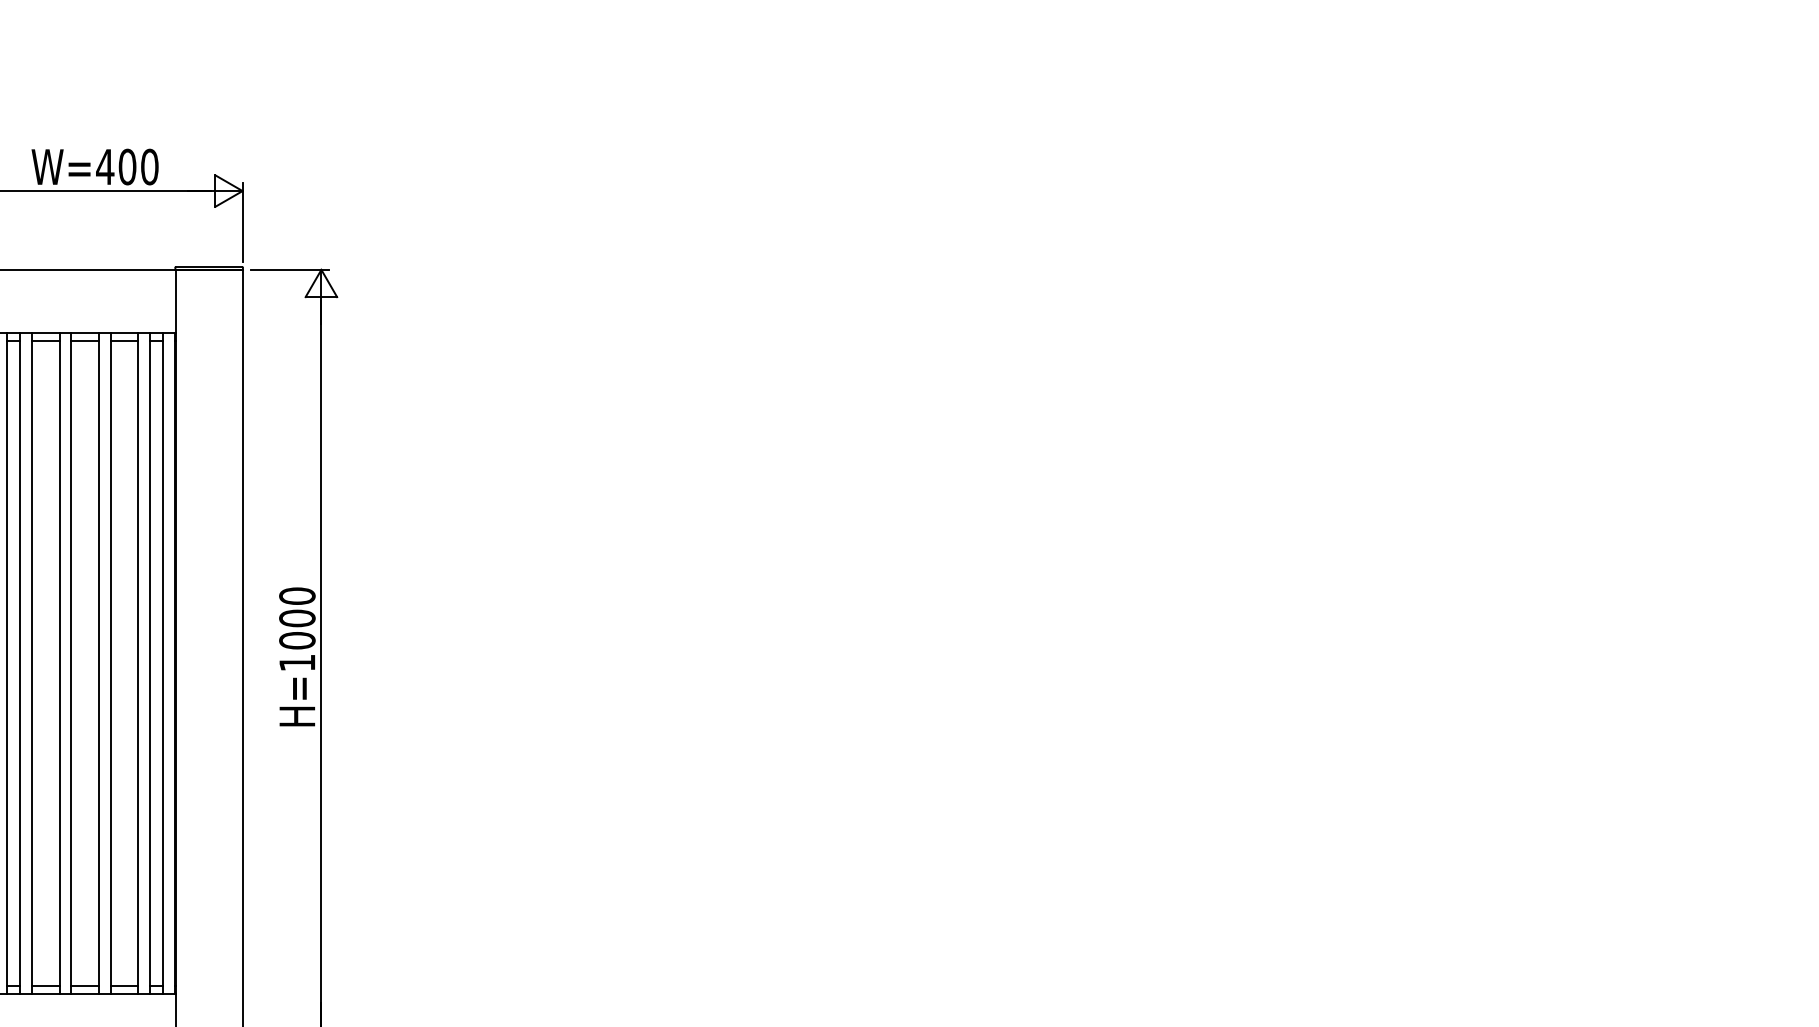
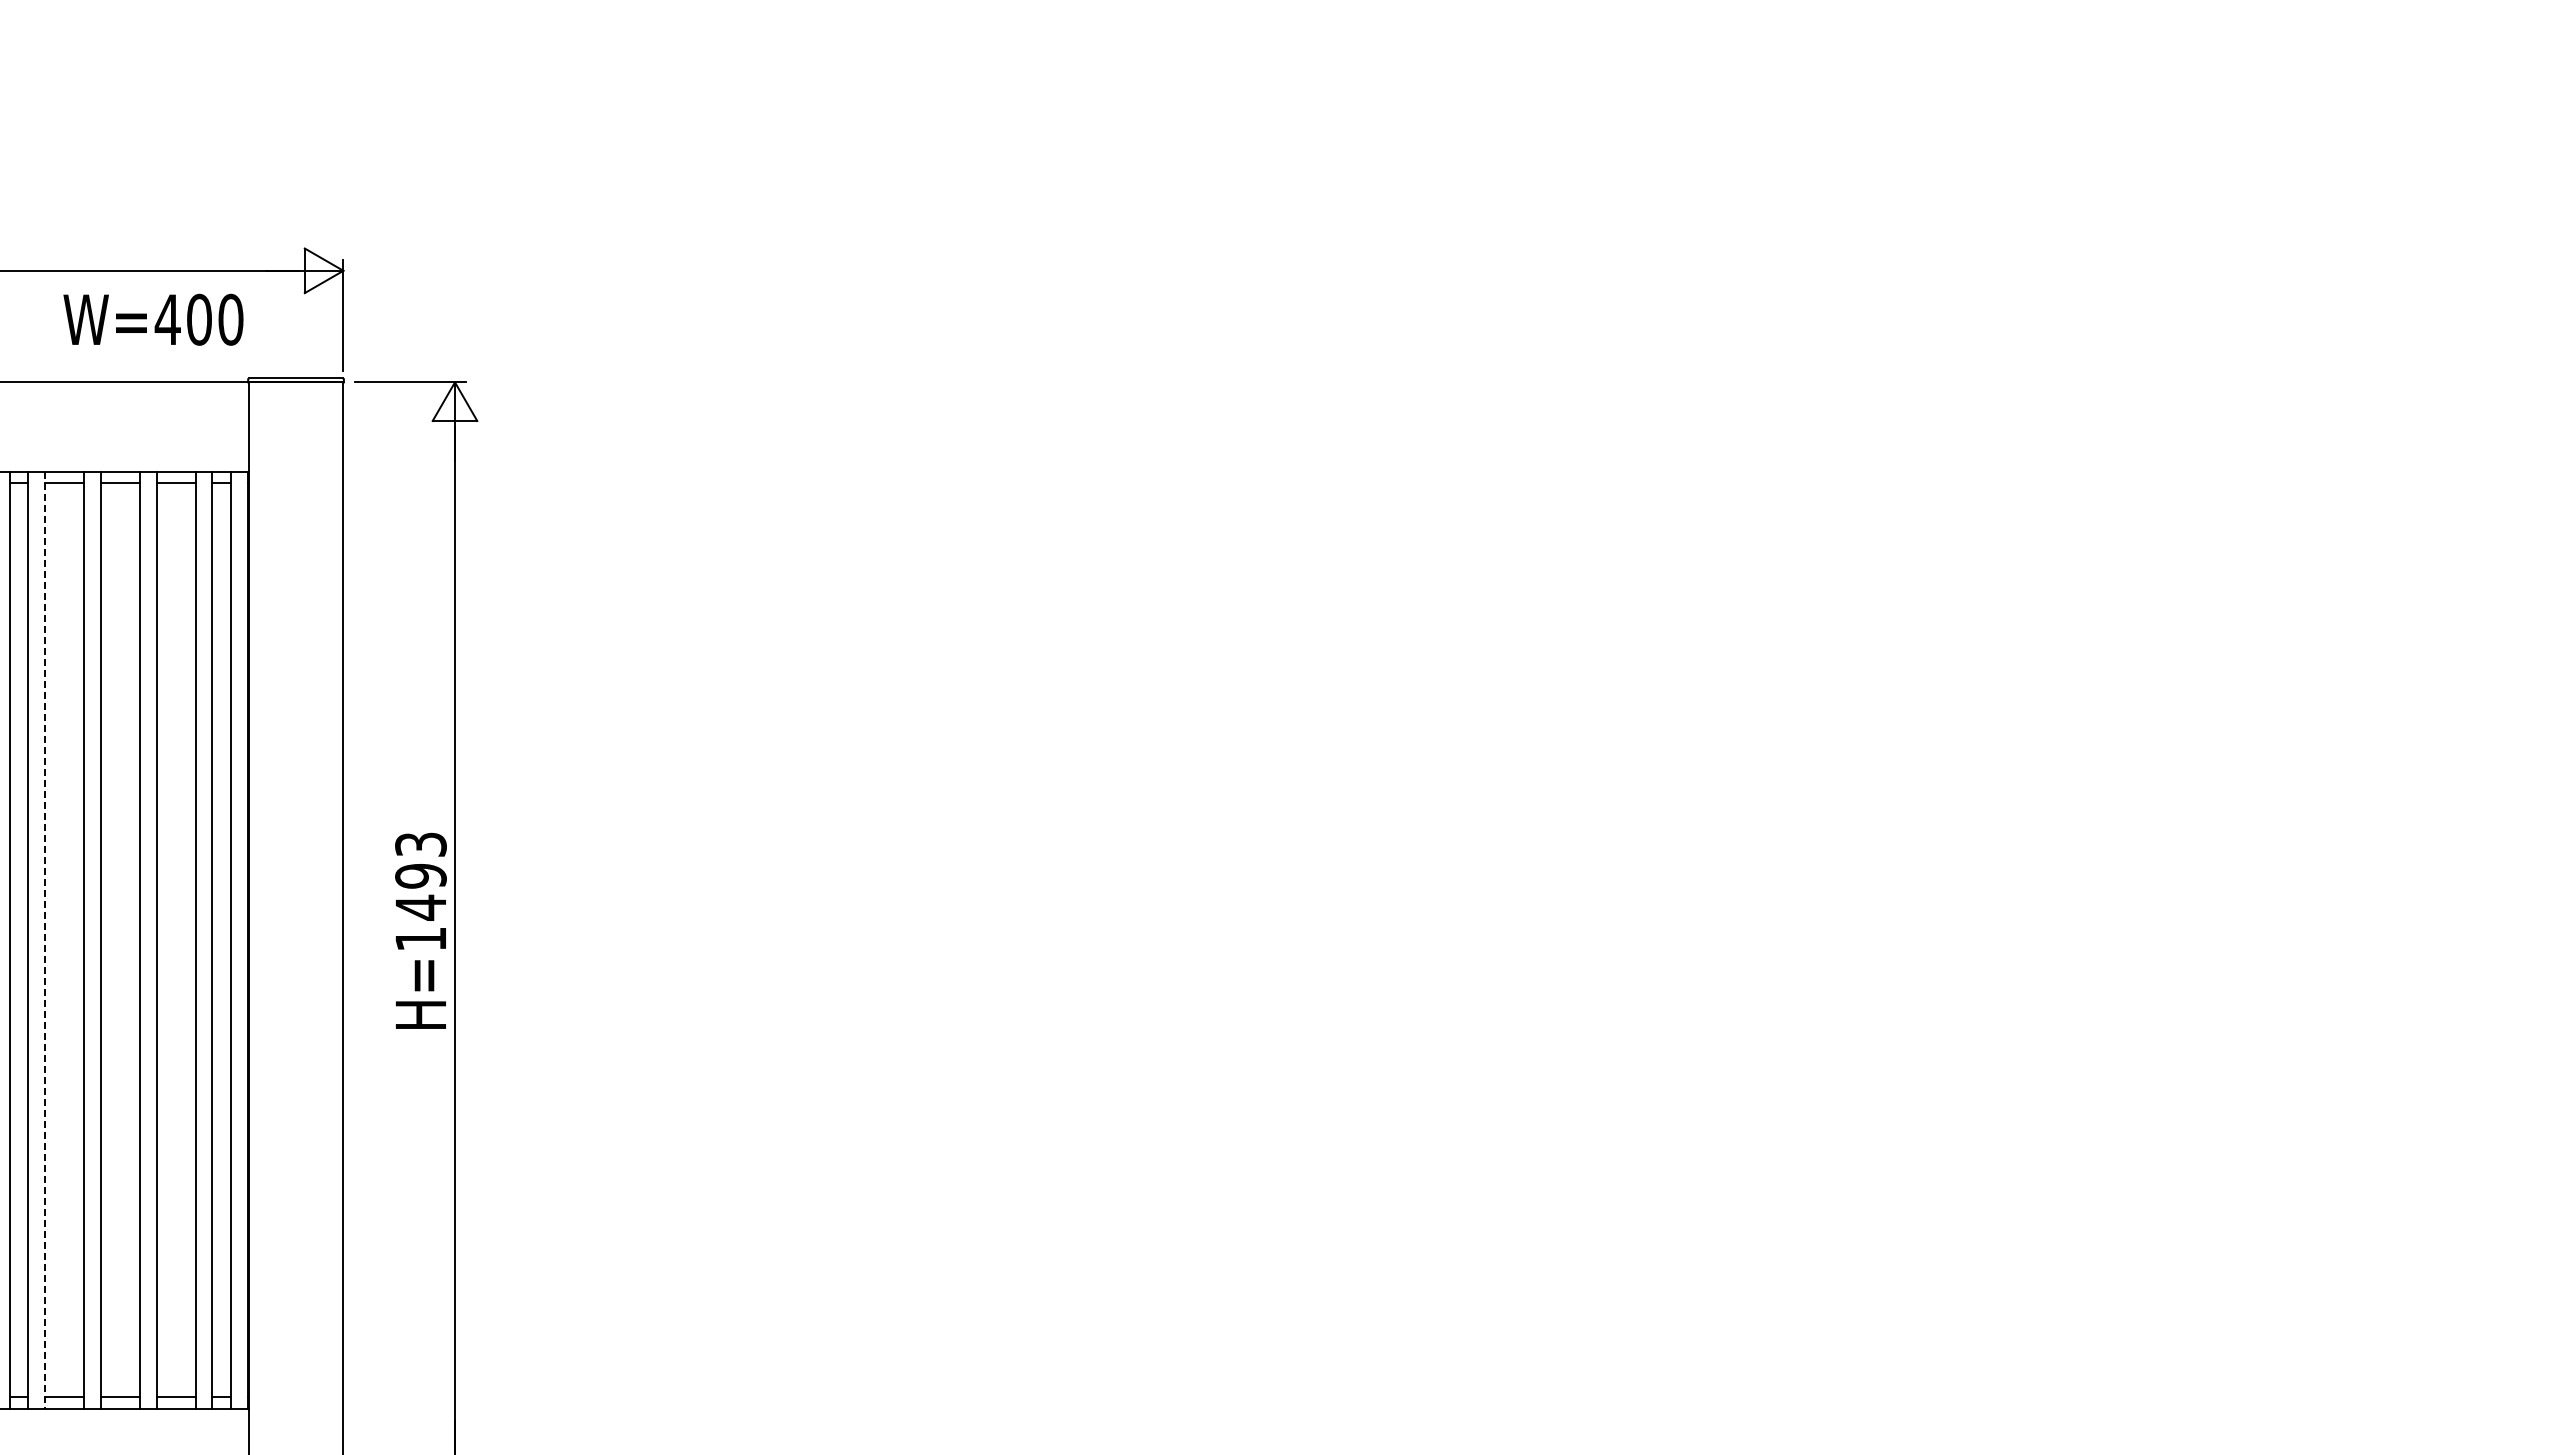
text: (95, 166) -> (153, 319), moved
text: (297, 618) -> (420, 876), H=1000 -> H=1493
line: (32, 663) -> (45, 940), solid -> dashed

